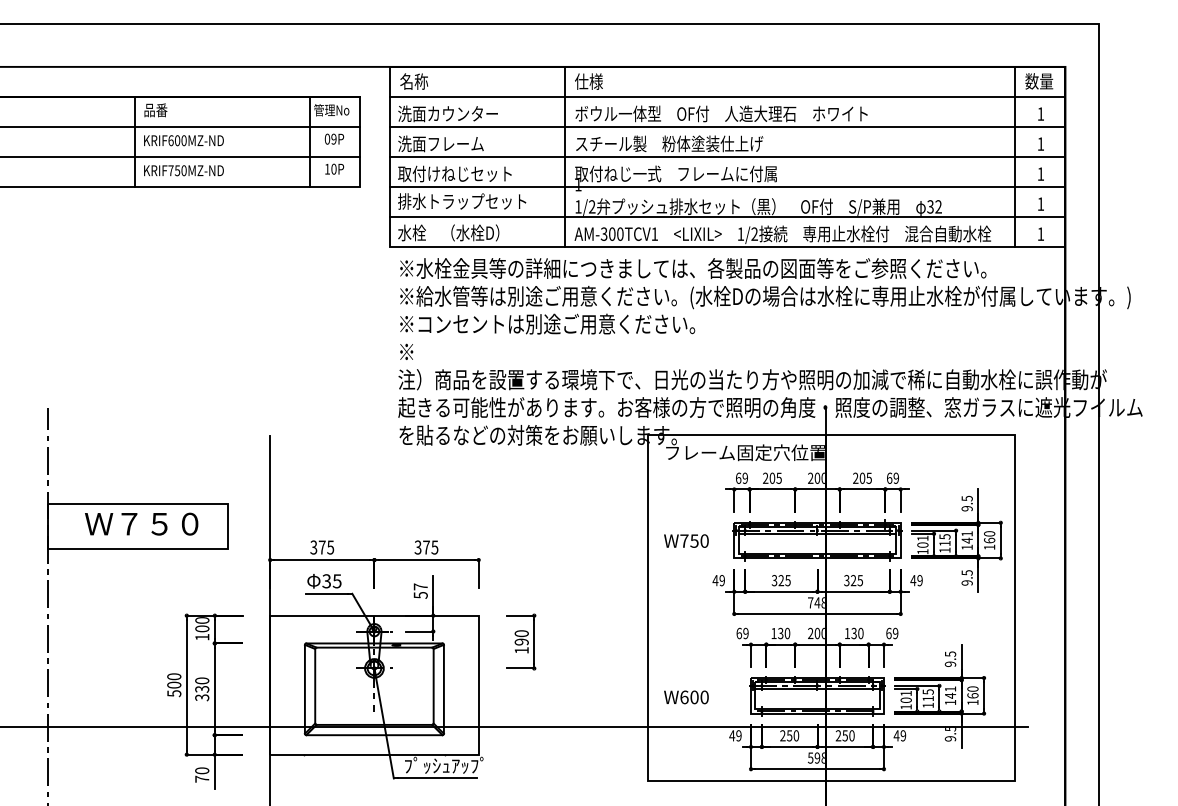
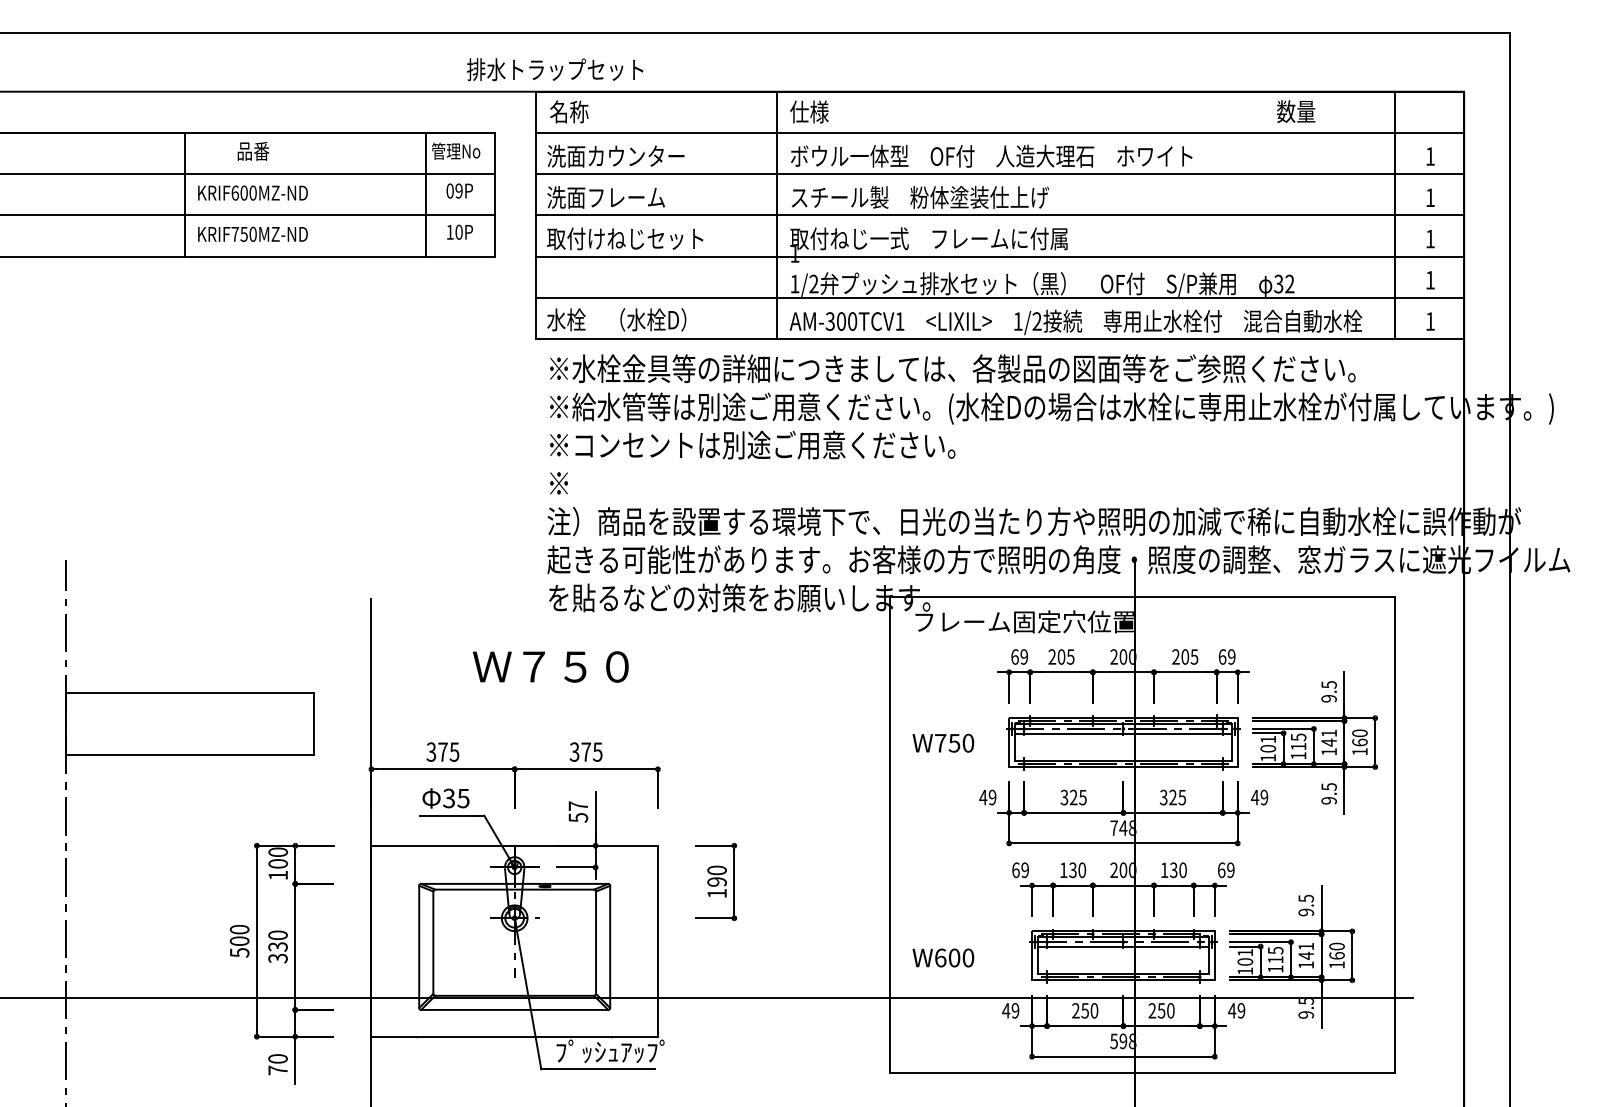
text: (1039, 81) -> (1296, 111), moved
text: (155, 110) -> (253, 151), moved
text: (462, 201) -> (555, 69), moved
text: (141, 523) -> (550, 666), moved

